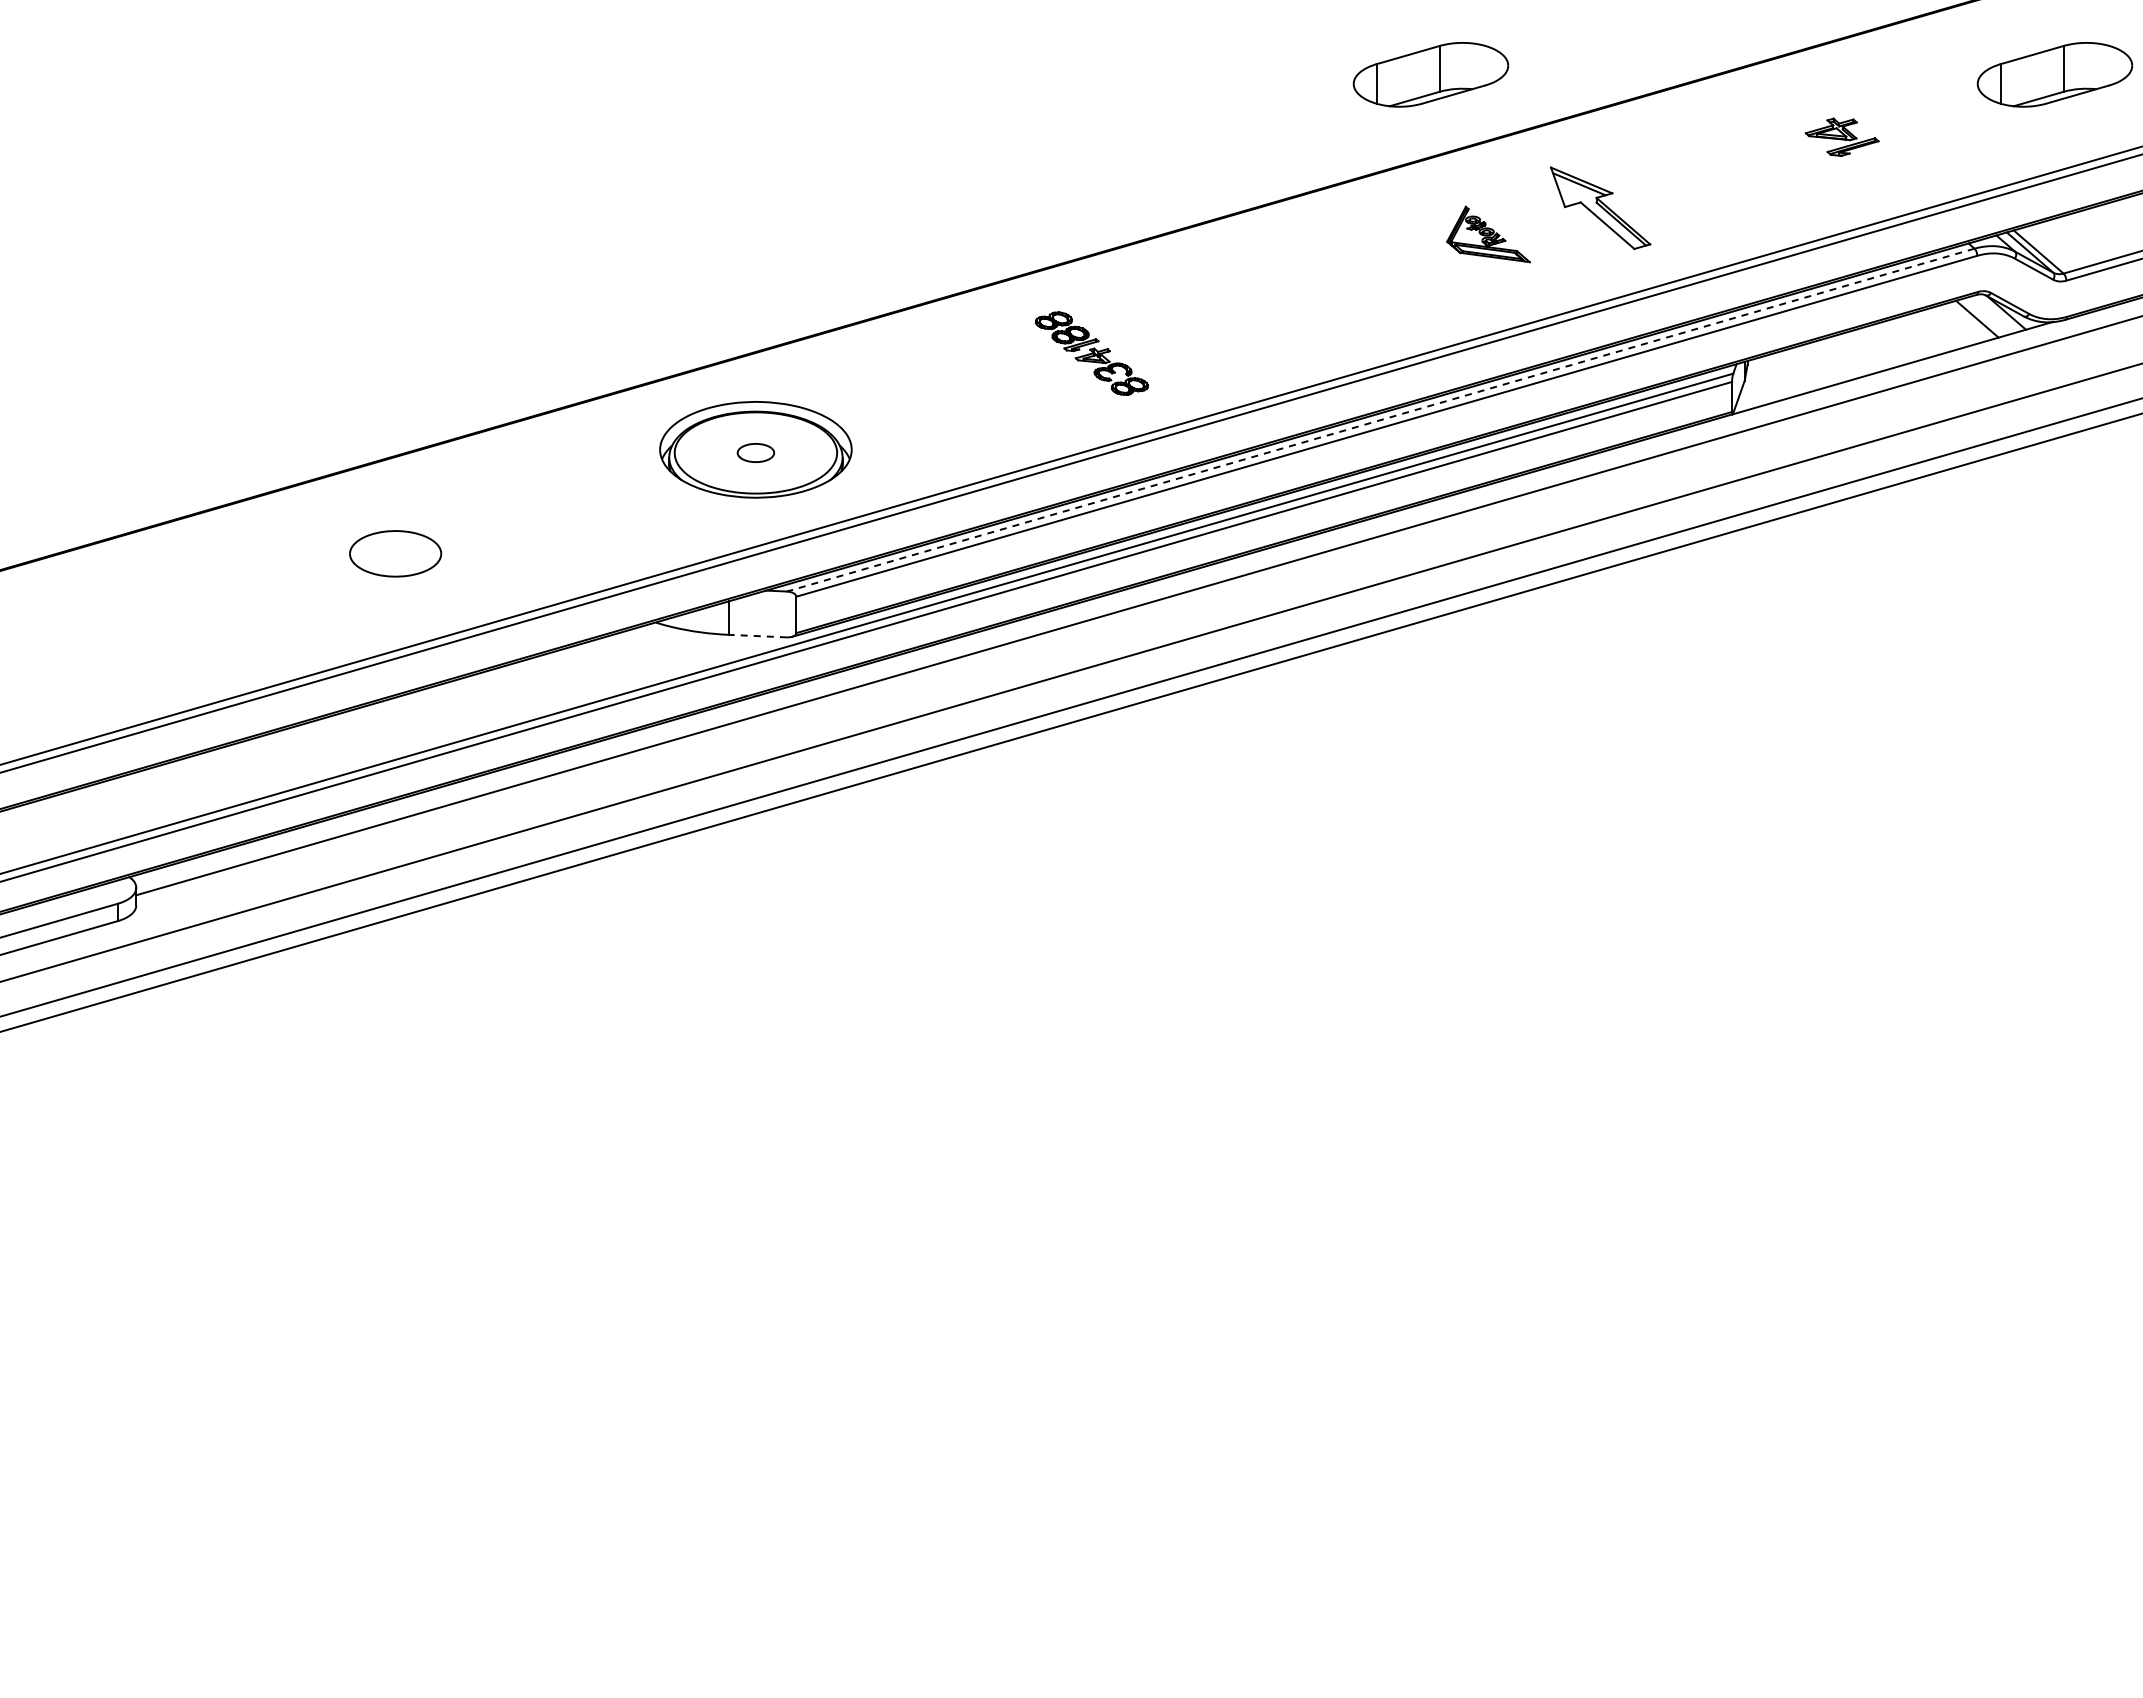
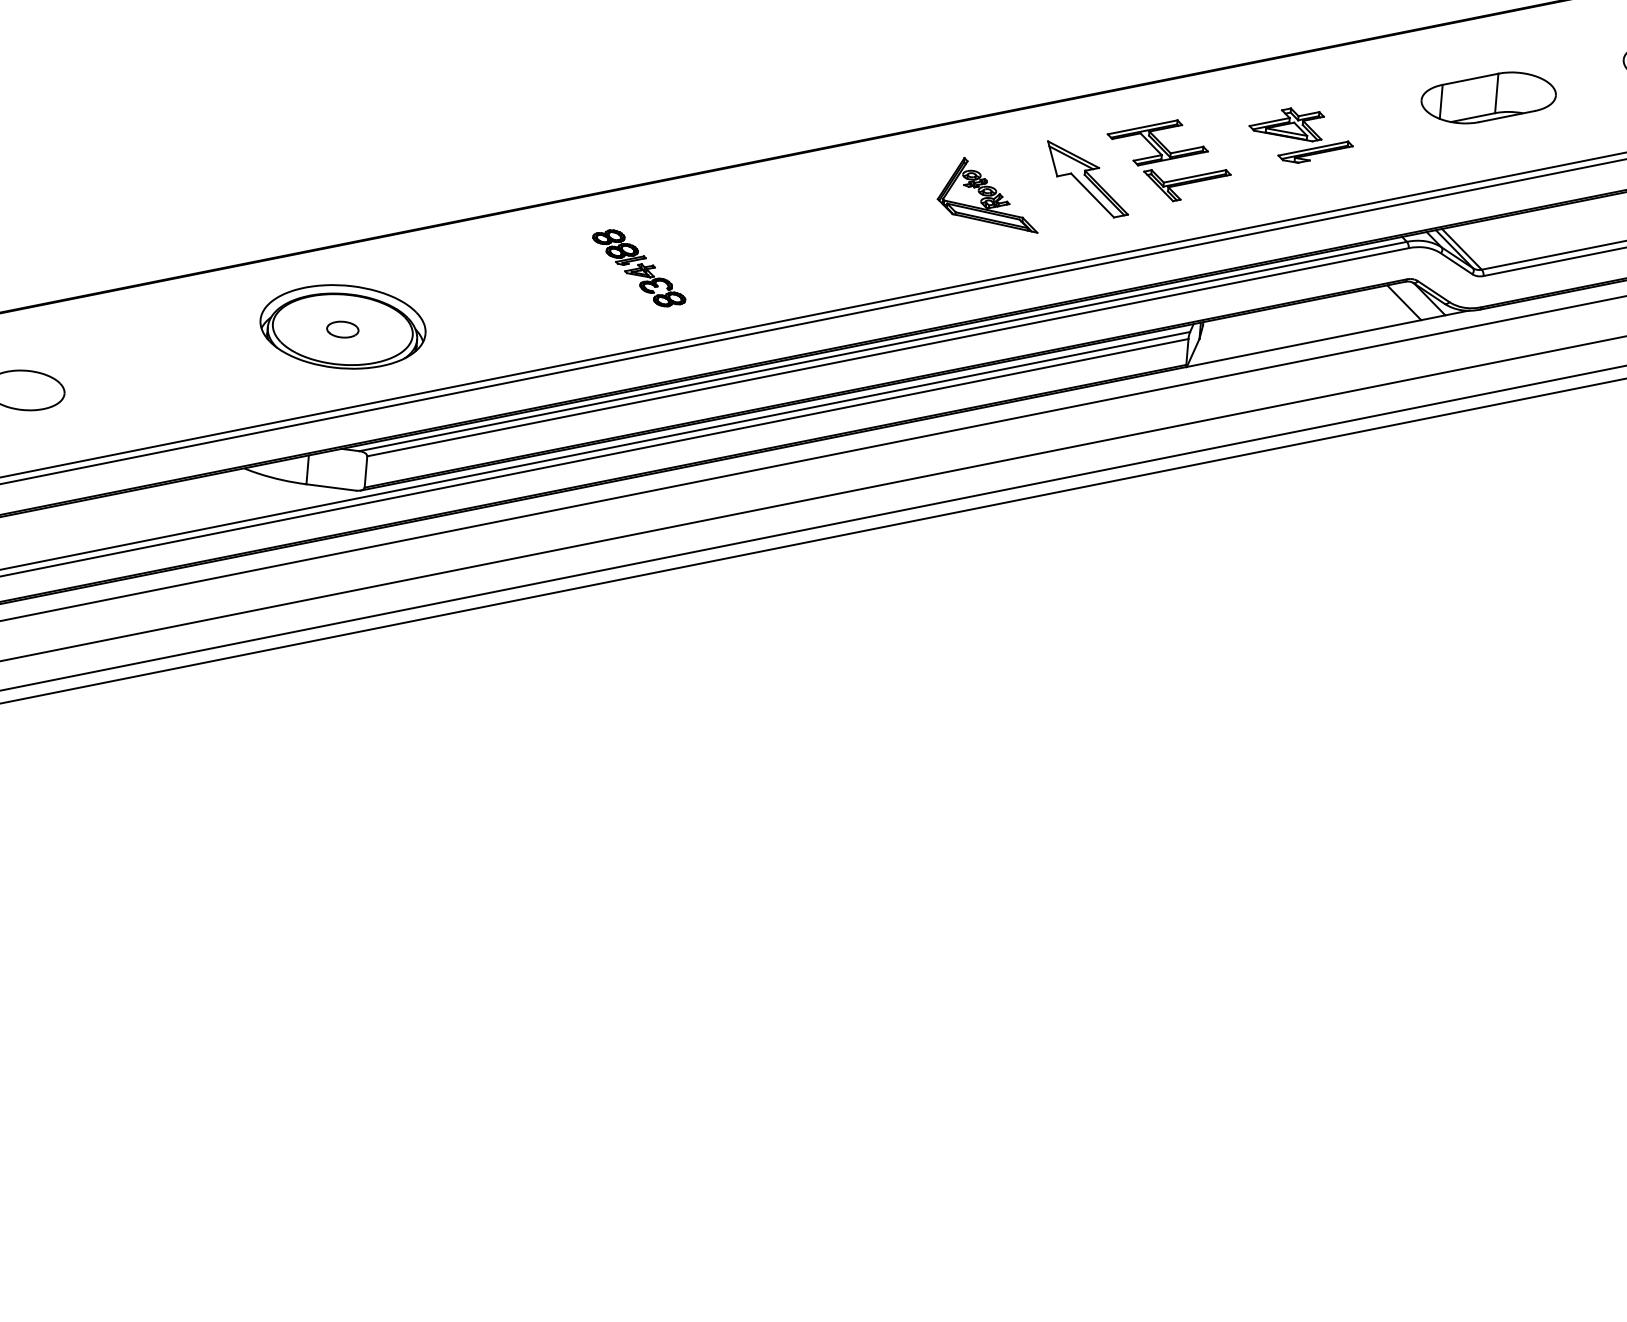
part: (1430, 74) -> (951, 52), removed
part: (1841, 137) -> (1300, 136), size x1.67
part: (1691, 177) -> (1168, 160), added
part: (1488, 234) -> (989, 194), size x1.43
line: (1380, 420) -> (882, 346), dashed -> solid
line: (757, 636) -> (330, 487), dashed -> solid

